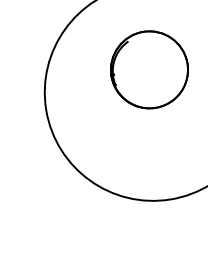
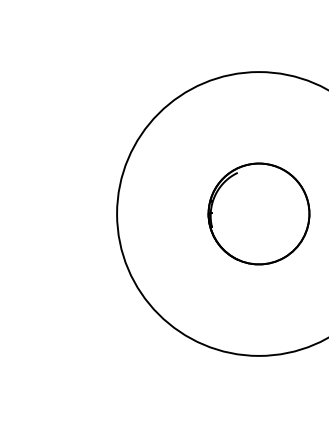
part: (149, 69) -> (258, 213), moved

